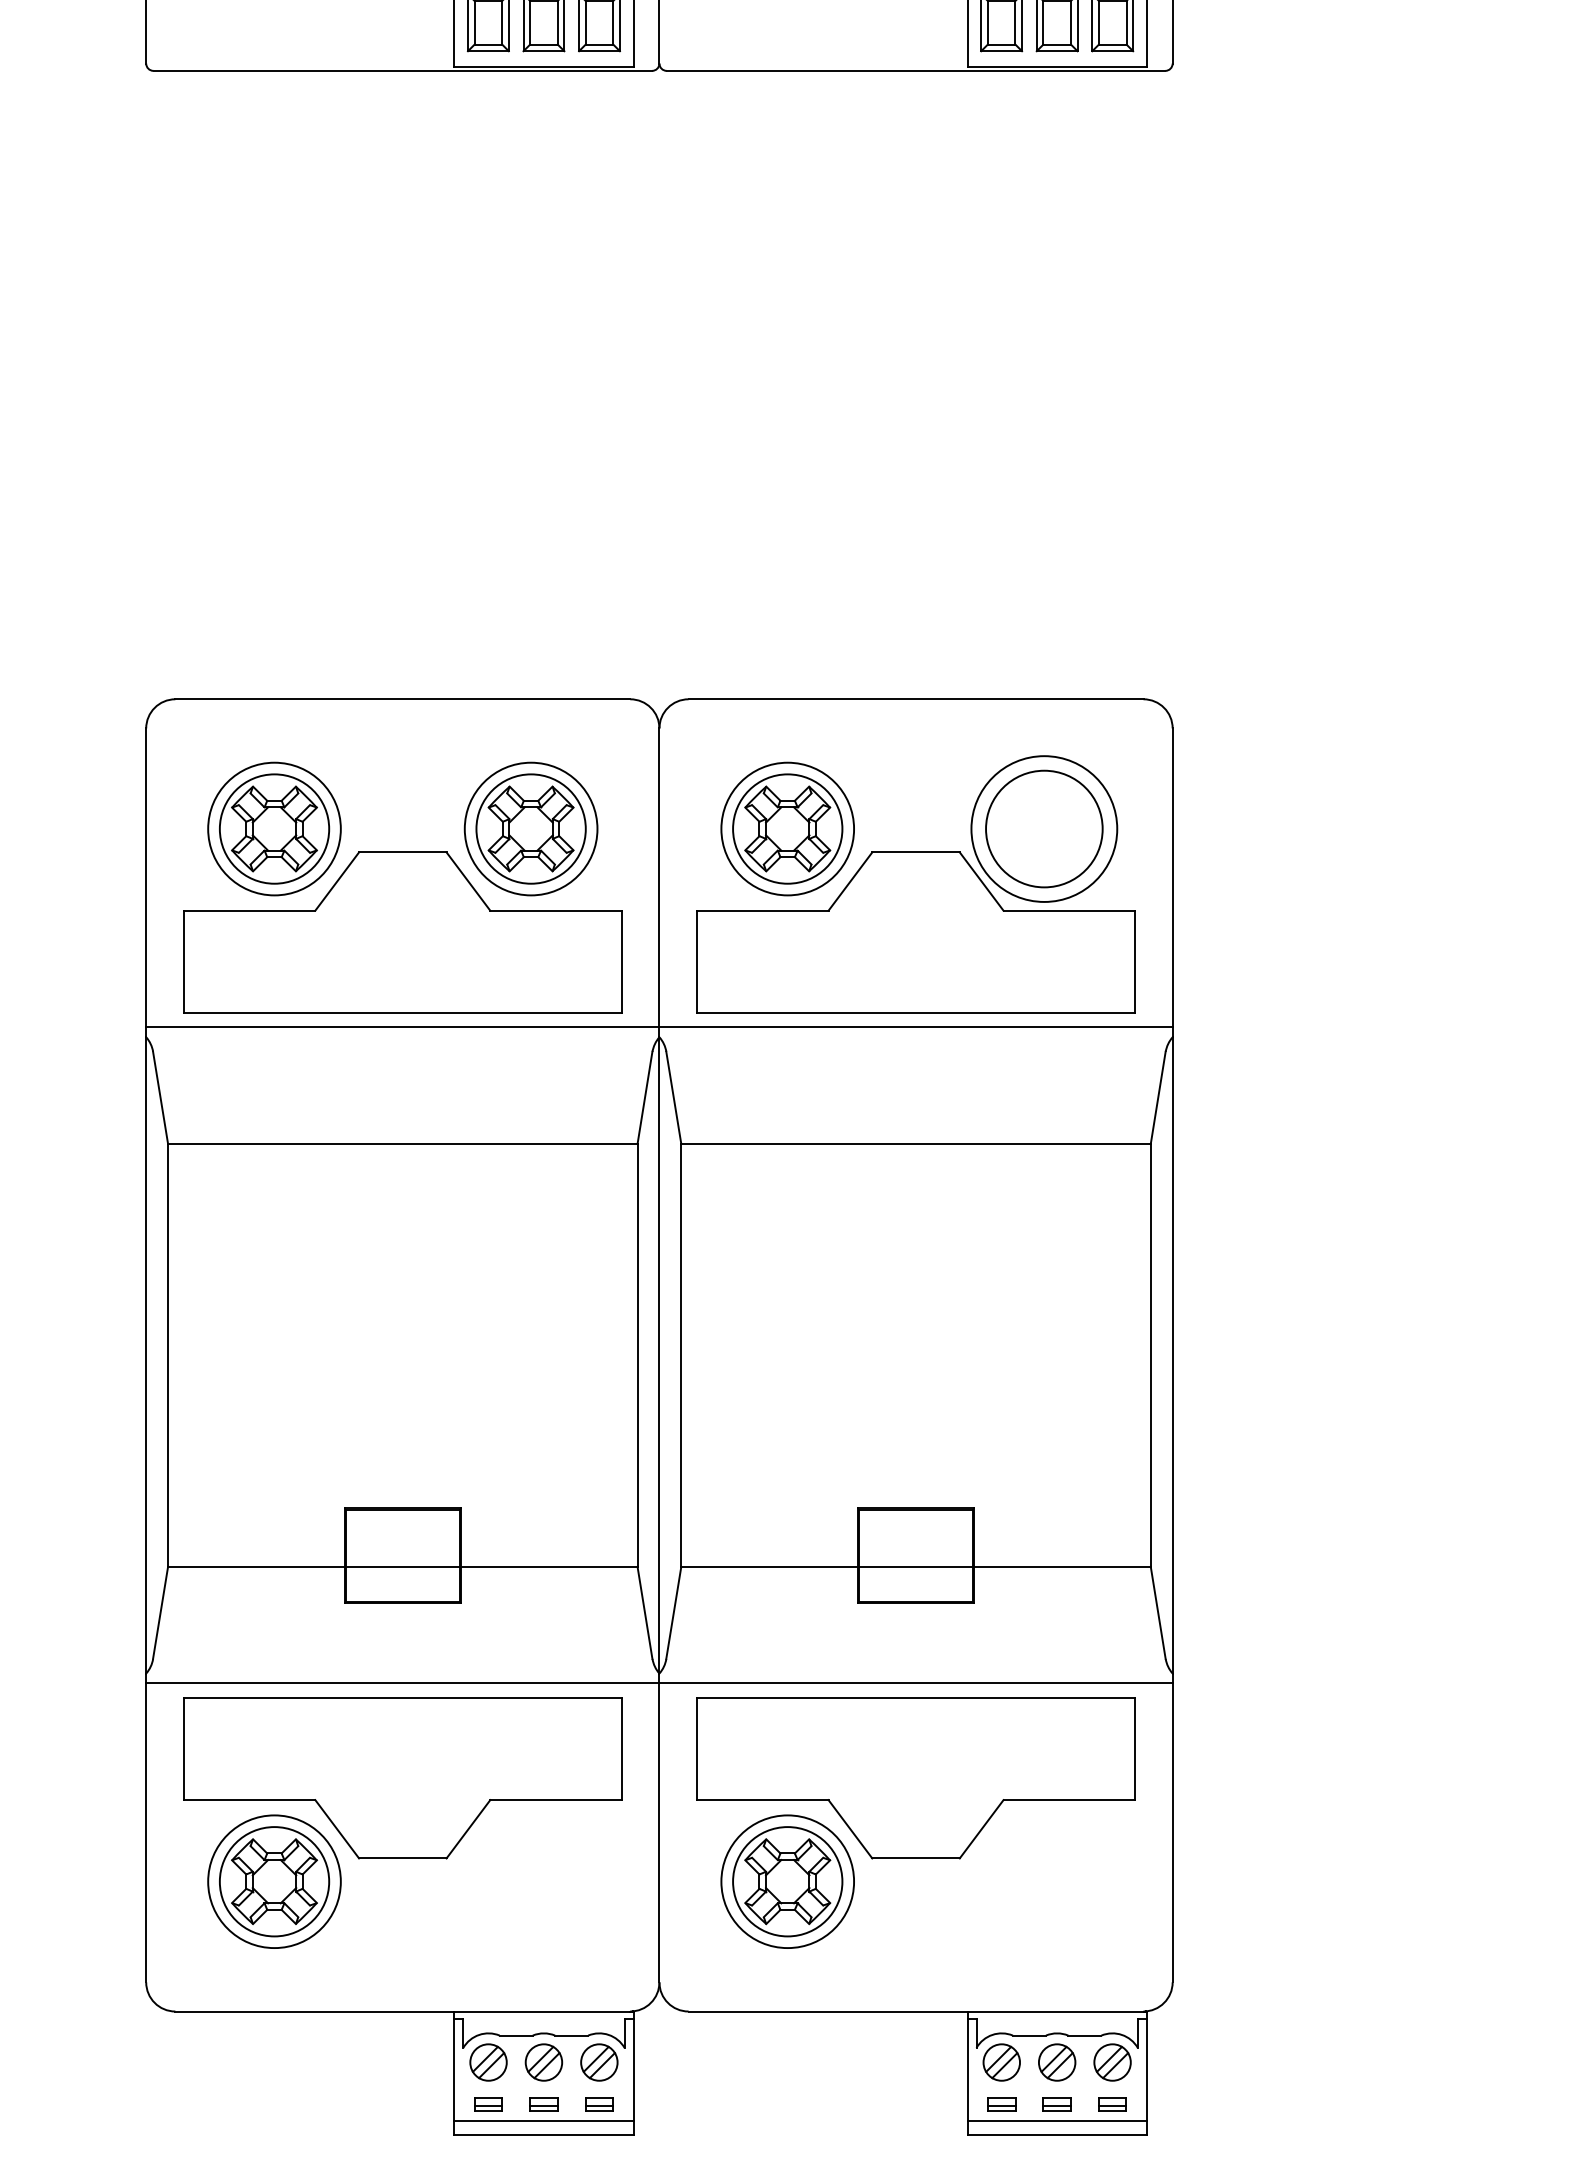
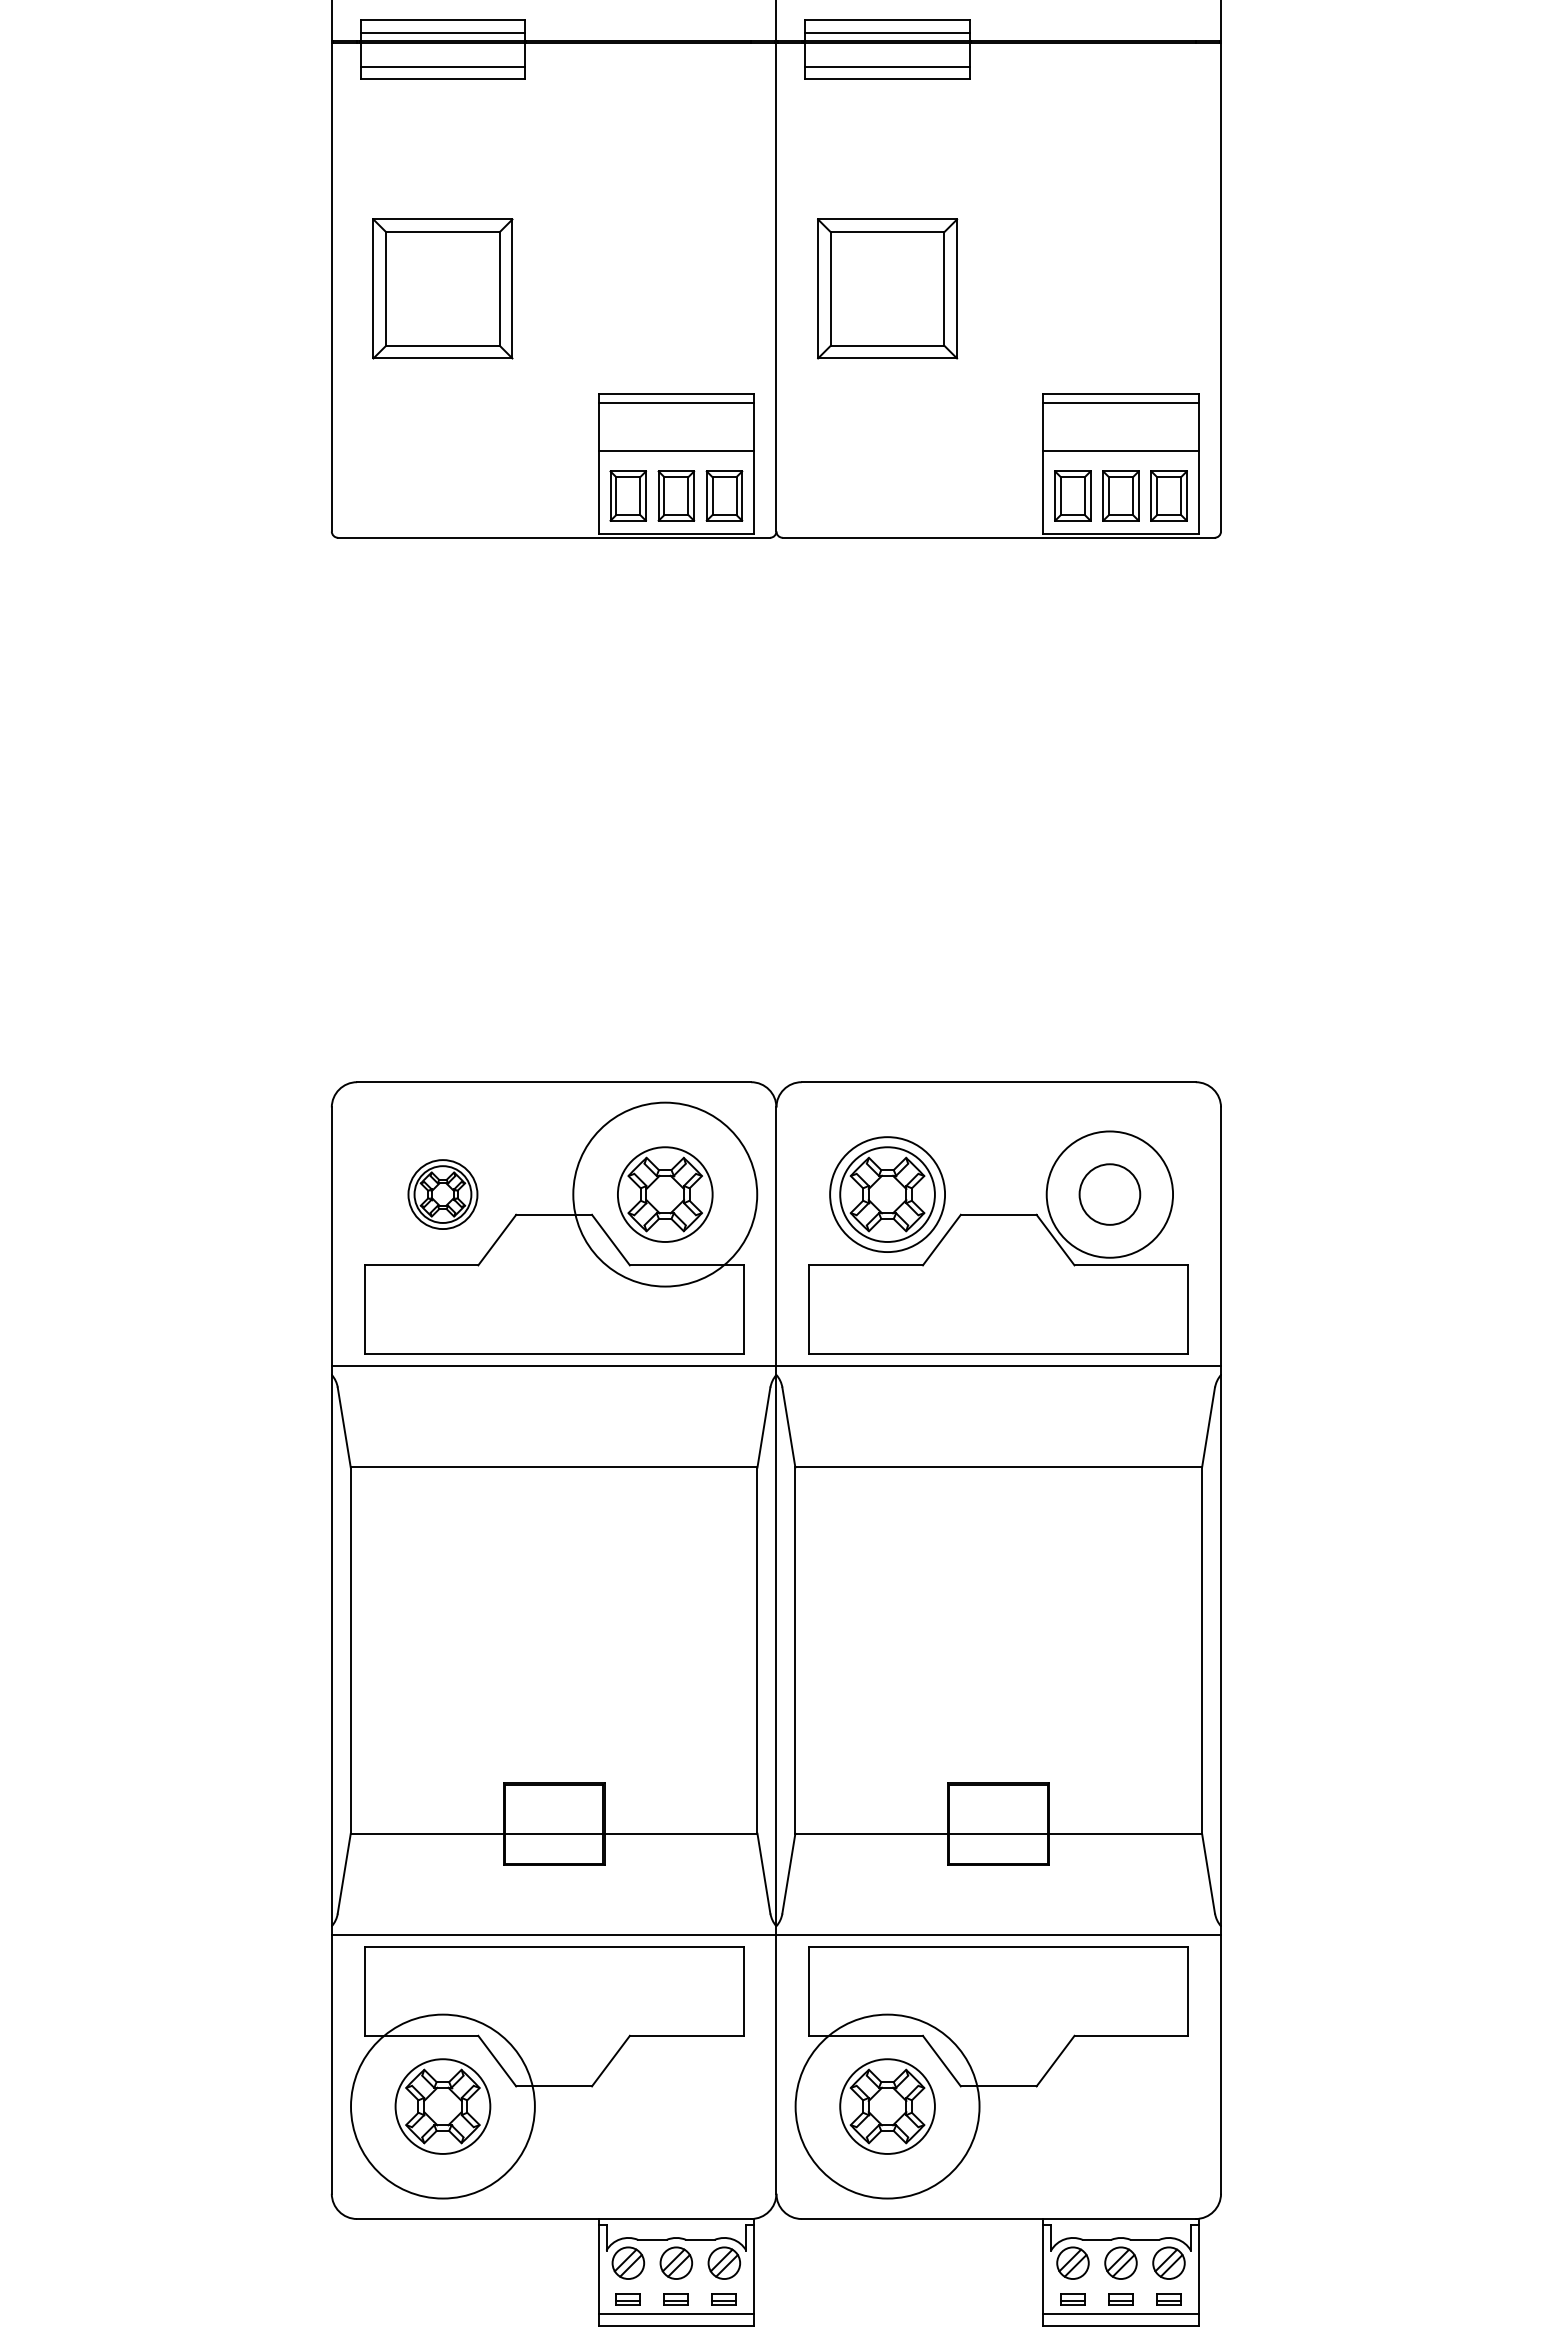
part: (273, 828) -> (442, 1194), size x0.6
circle: (530, 828) -> (664, 1194), size x1.6
circle: (1043, 828) -> (1109, 1194), size x0.6
circle: (273, 1881) -> (442, 2106), size x1.6
circle: (787, 1881) -> (887, 2106), size x1.6

